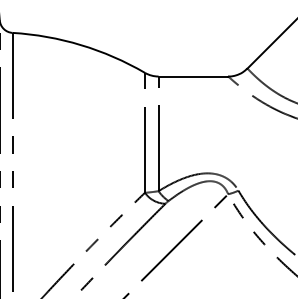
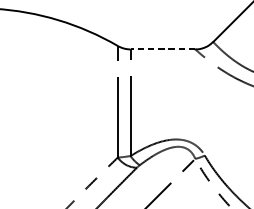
line: (193, 76) -> (163, 49), solid -> dashed

